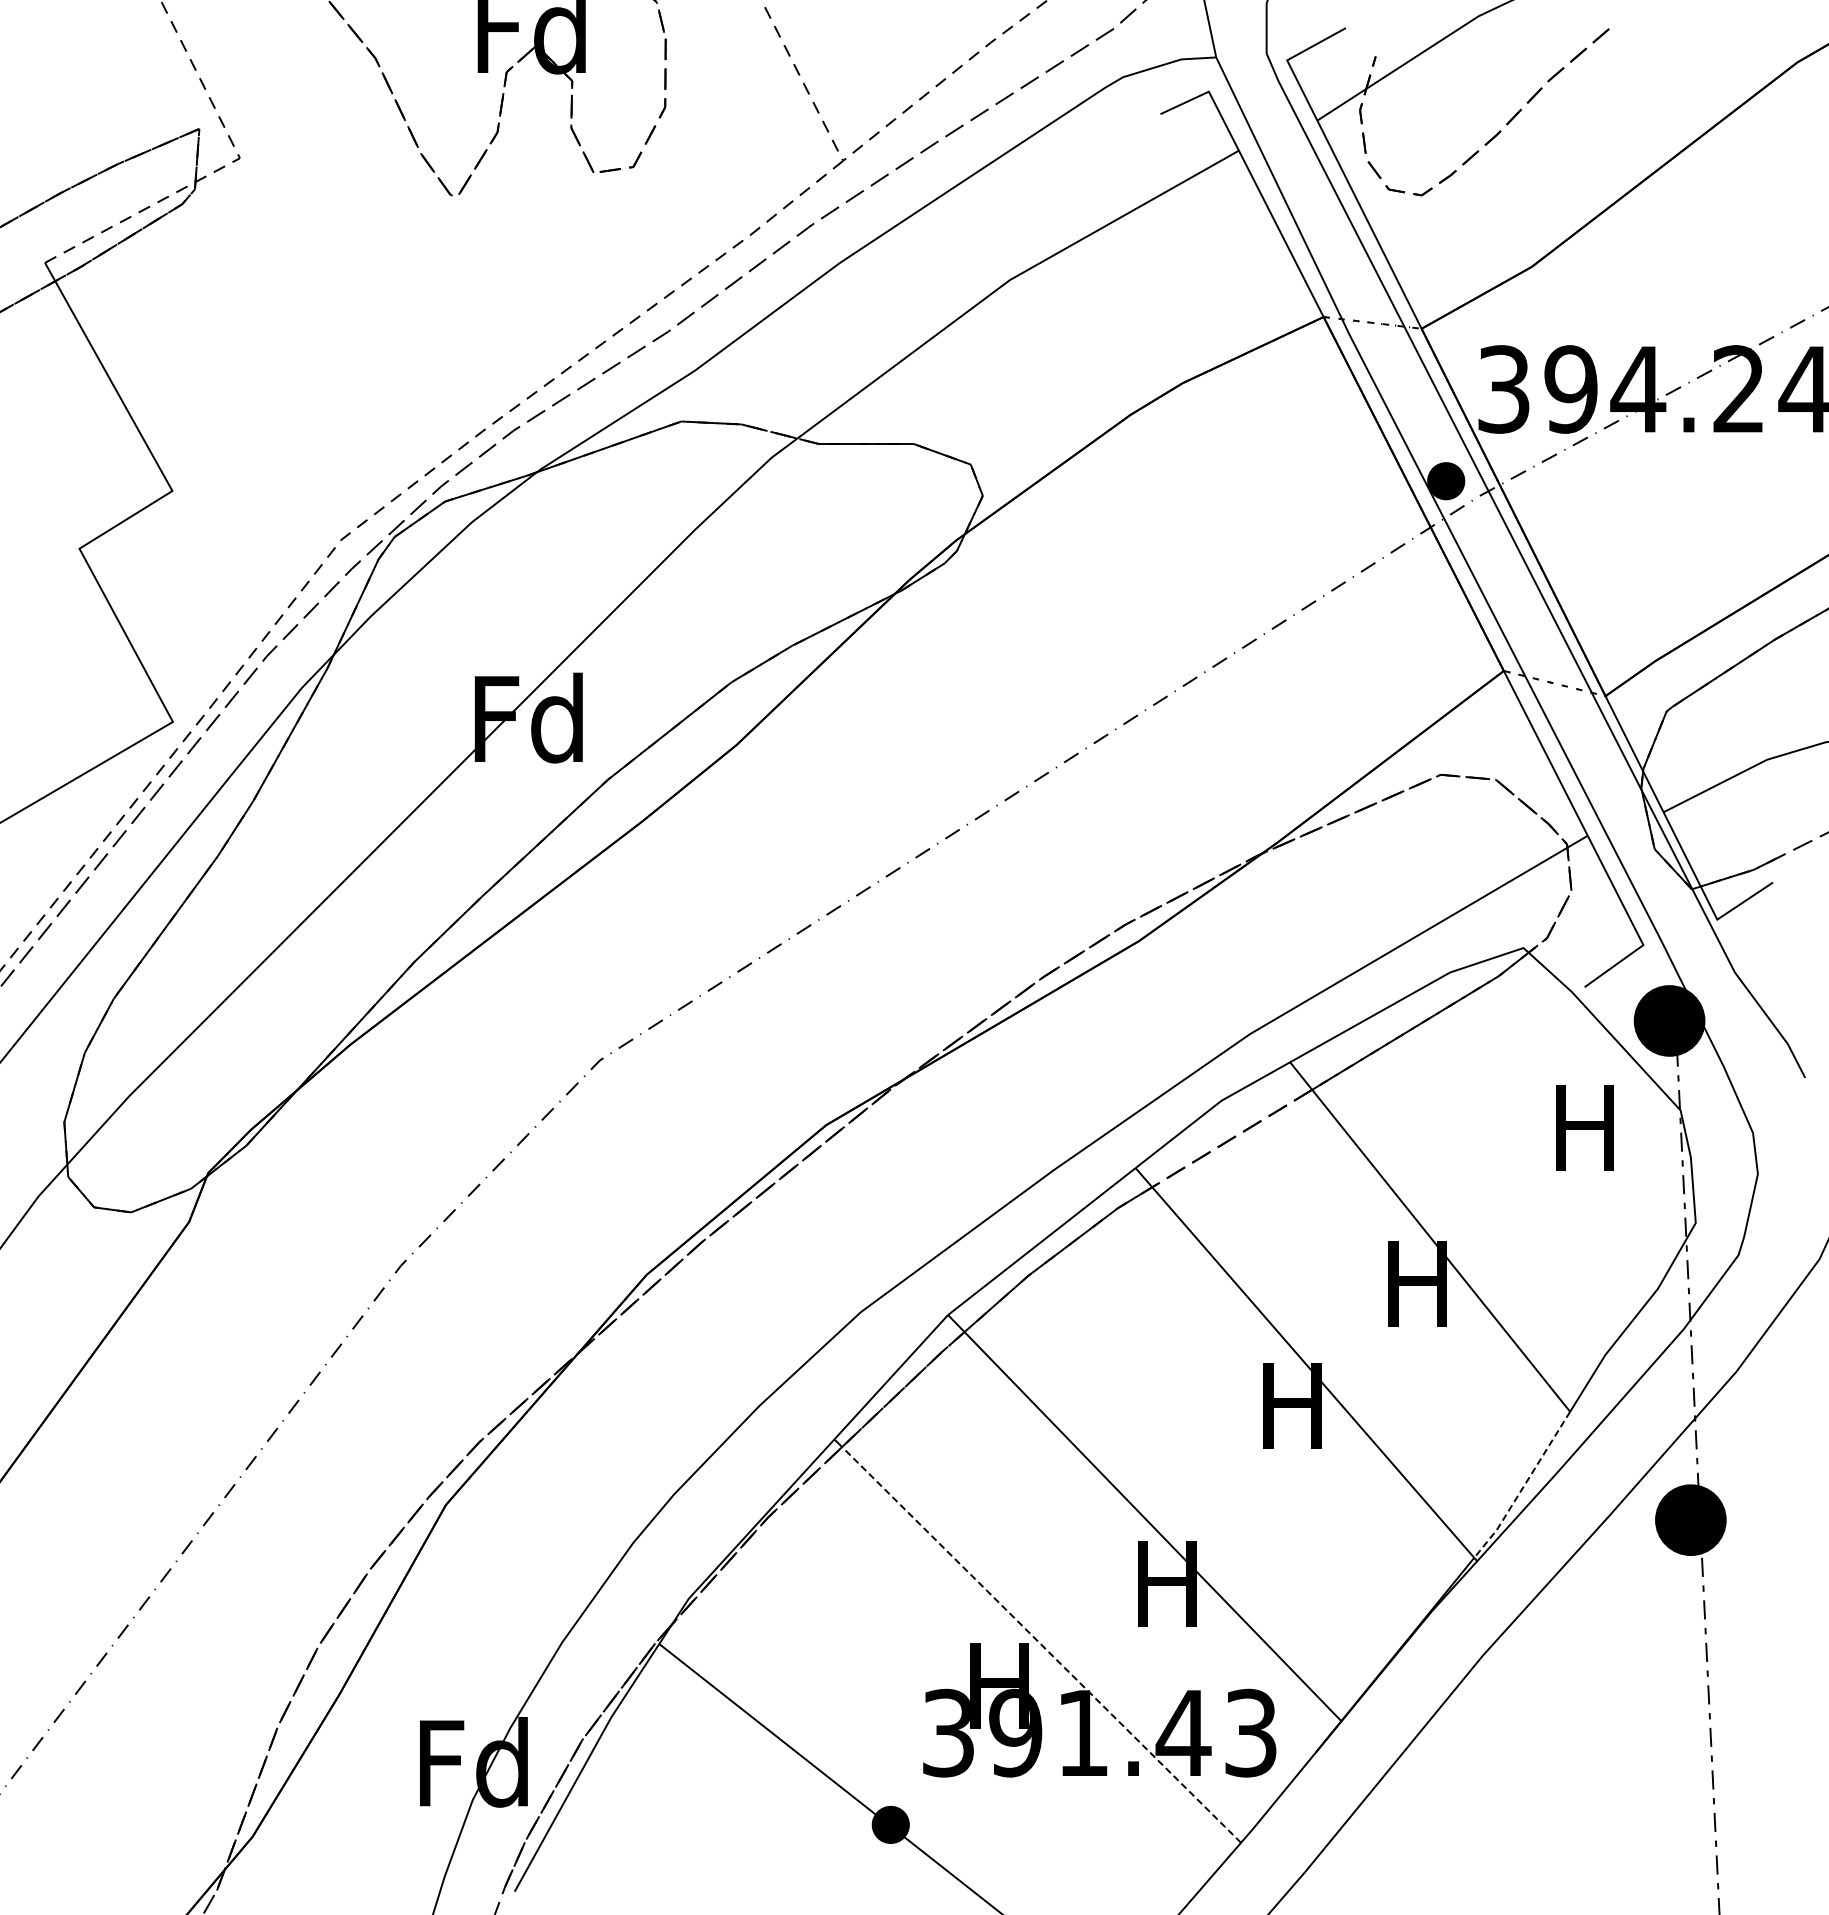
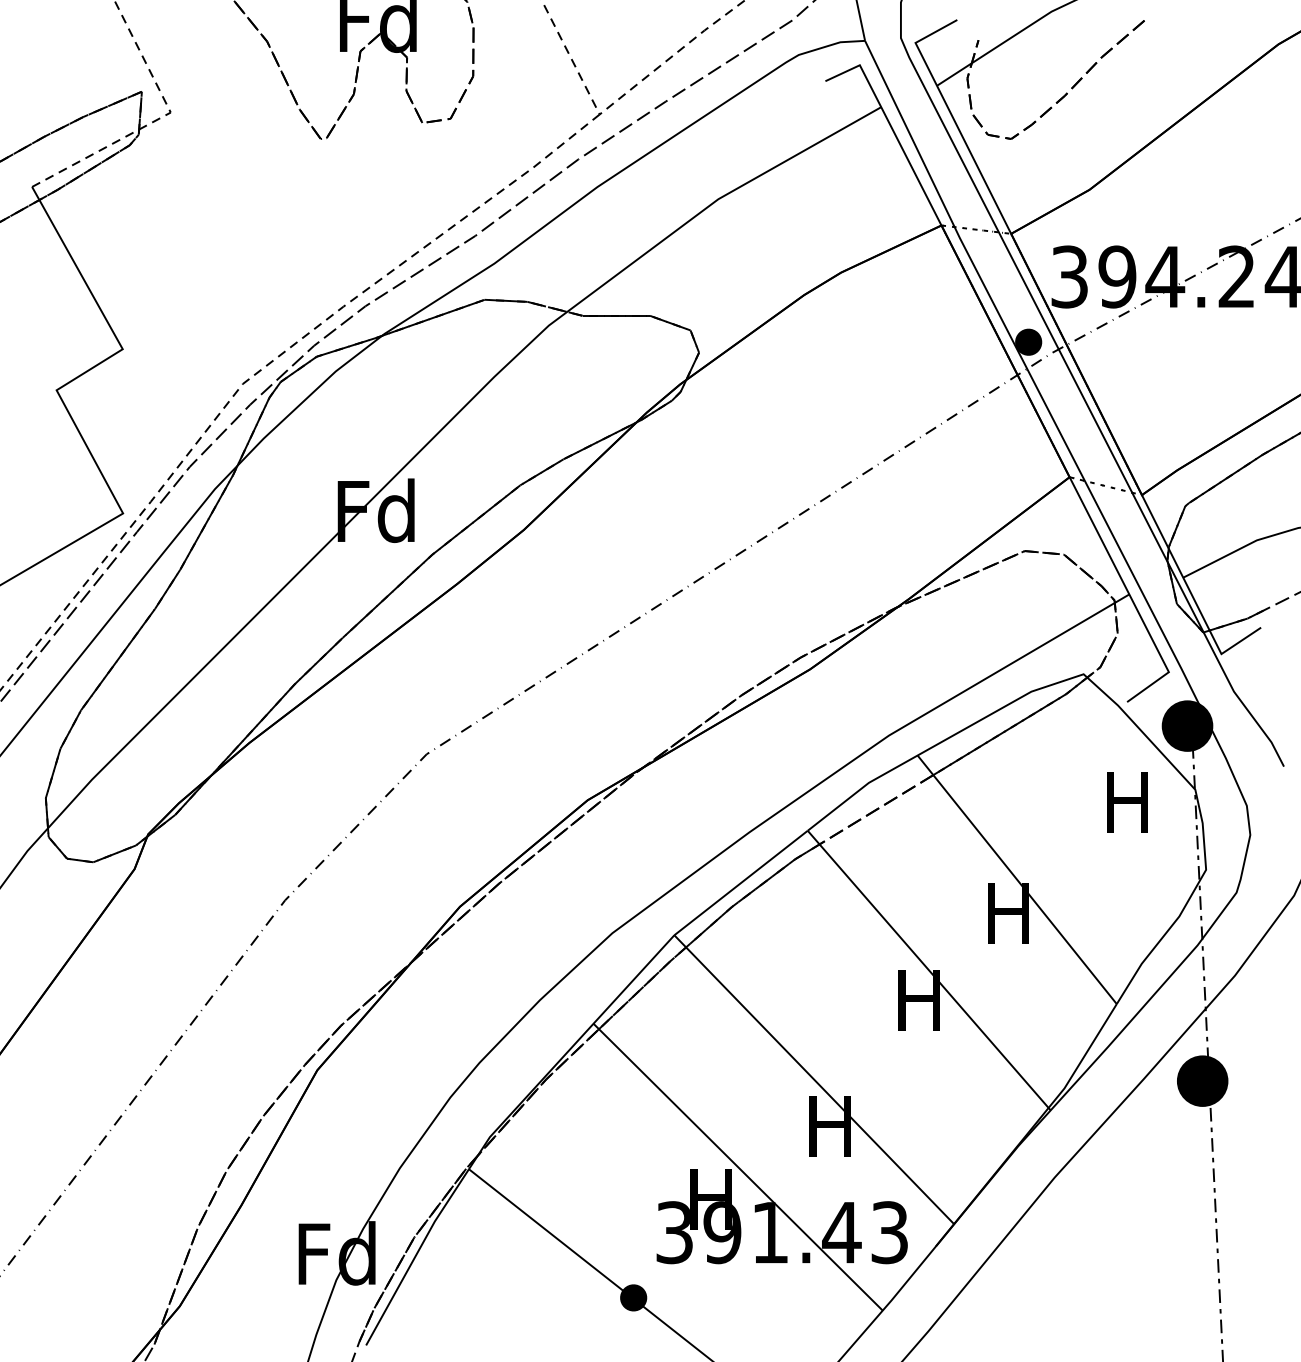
line: (1523, 1487) -> (1083, 1057), dashed -> solid
line: (1041, 1644) -> (740, 1169), dashed -> solid

